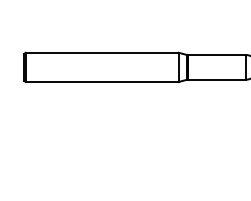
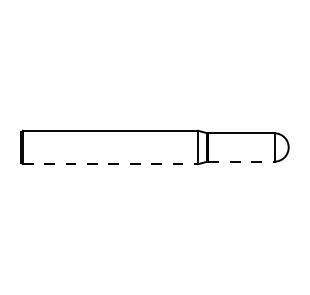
line: (216, 79) -> (241, 161), solid -> dashed
line: (102, 82) -> (110, 164), solid -> dashed

